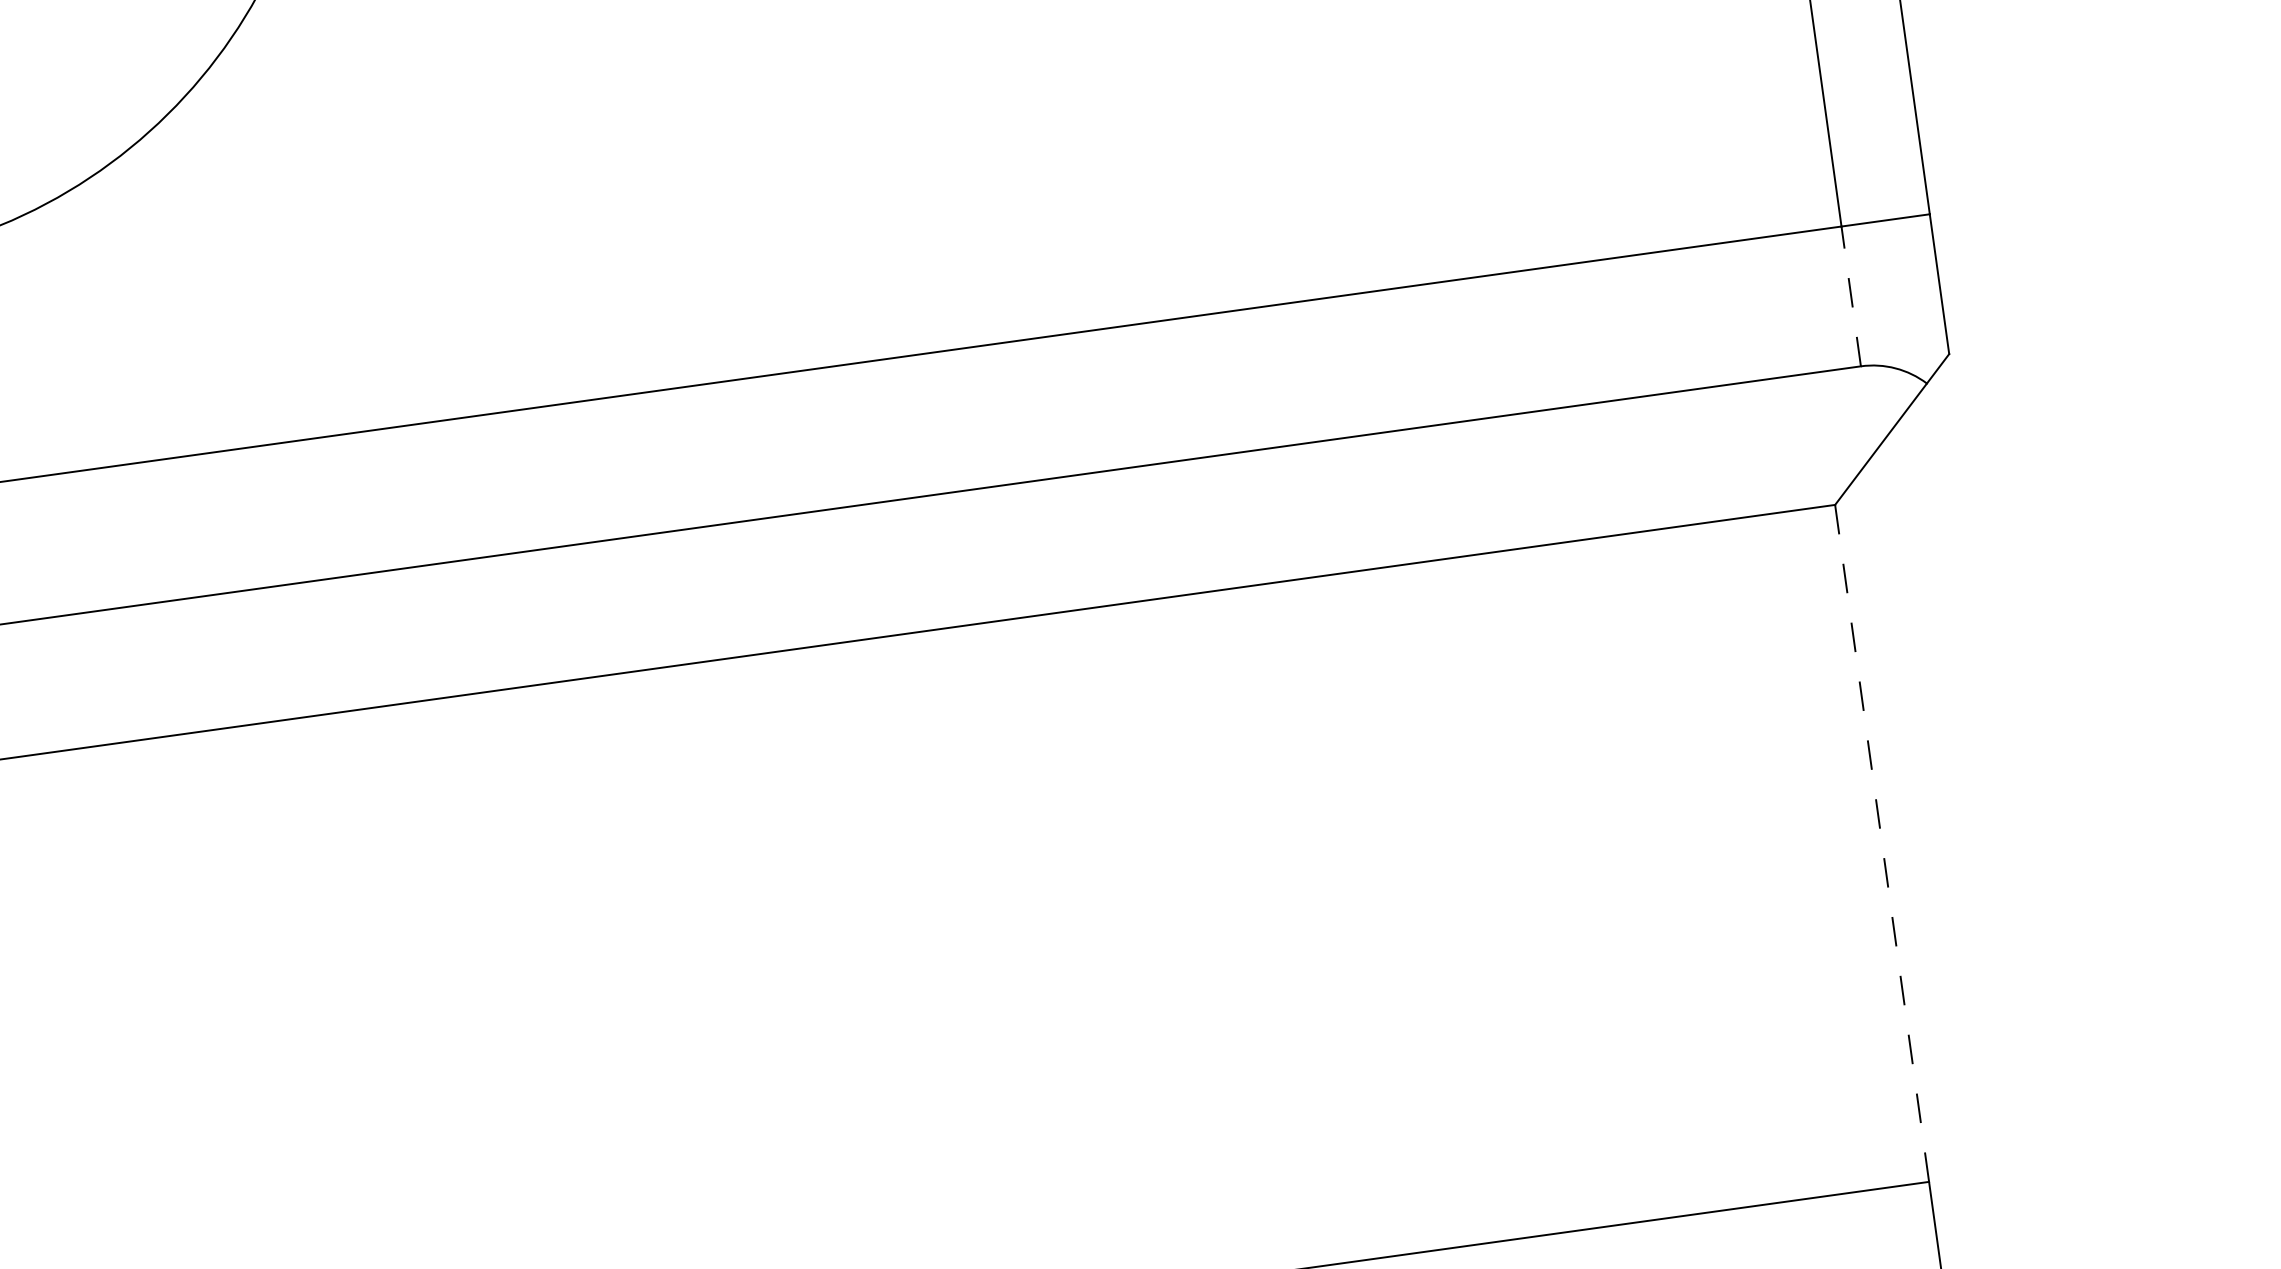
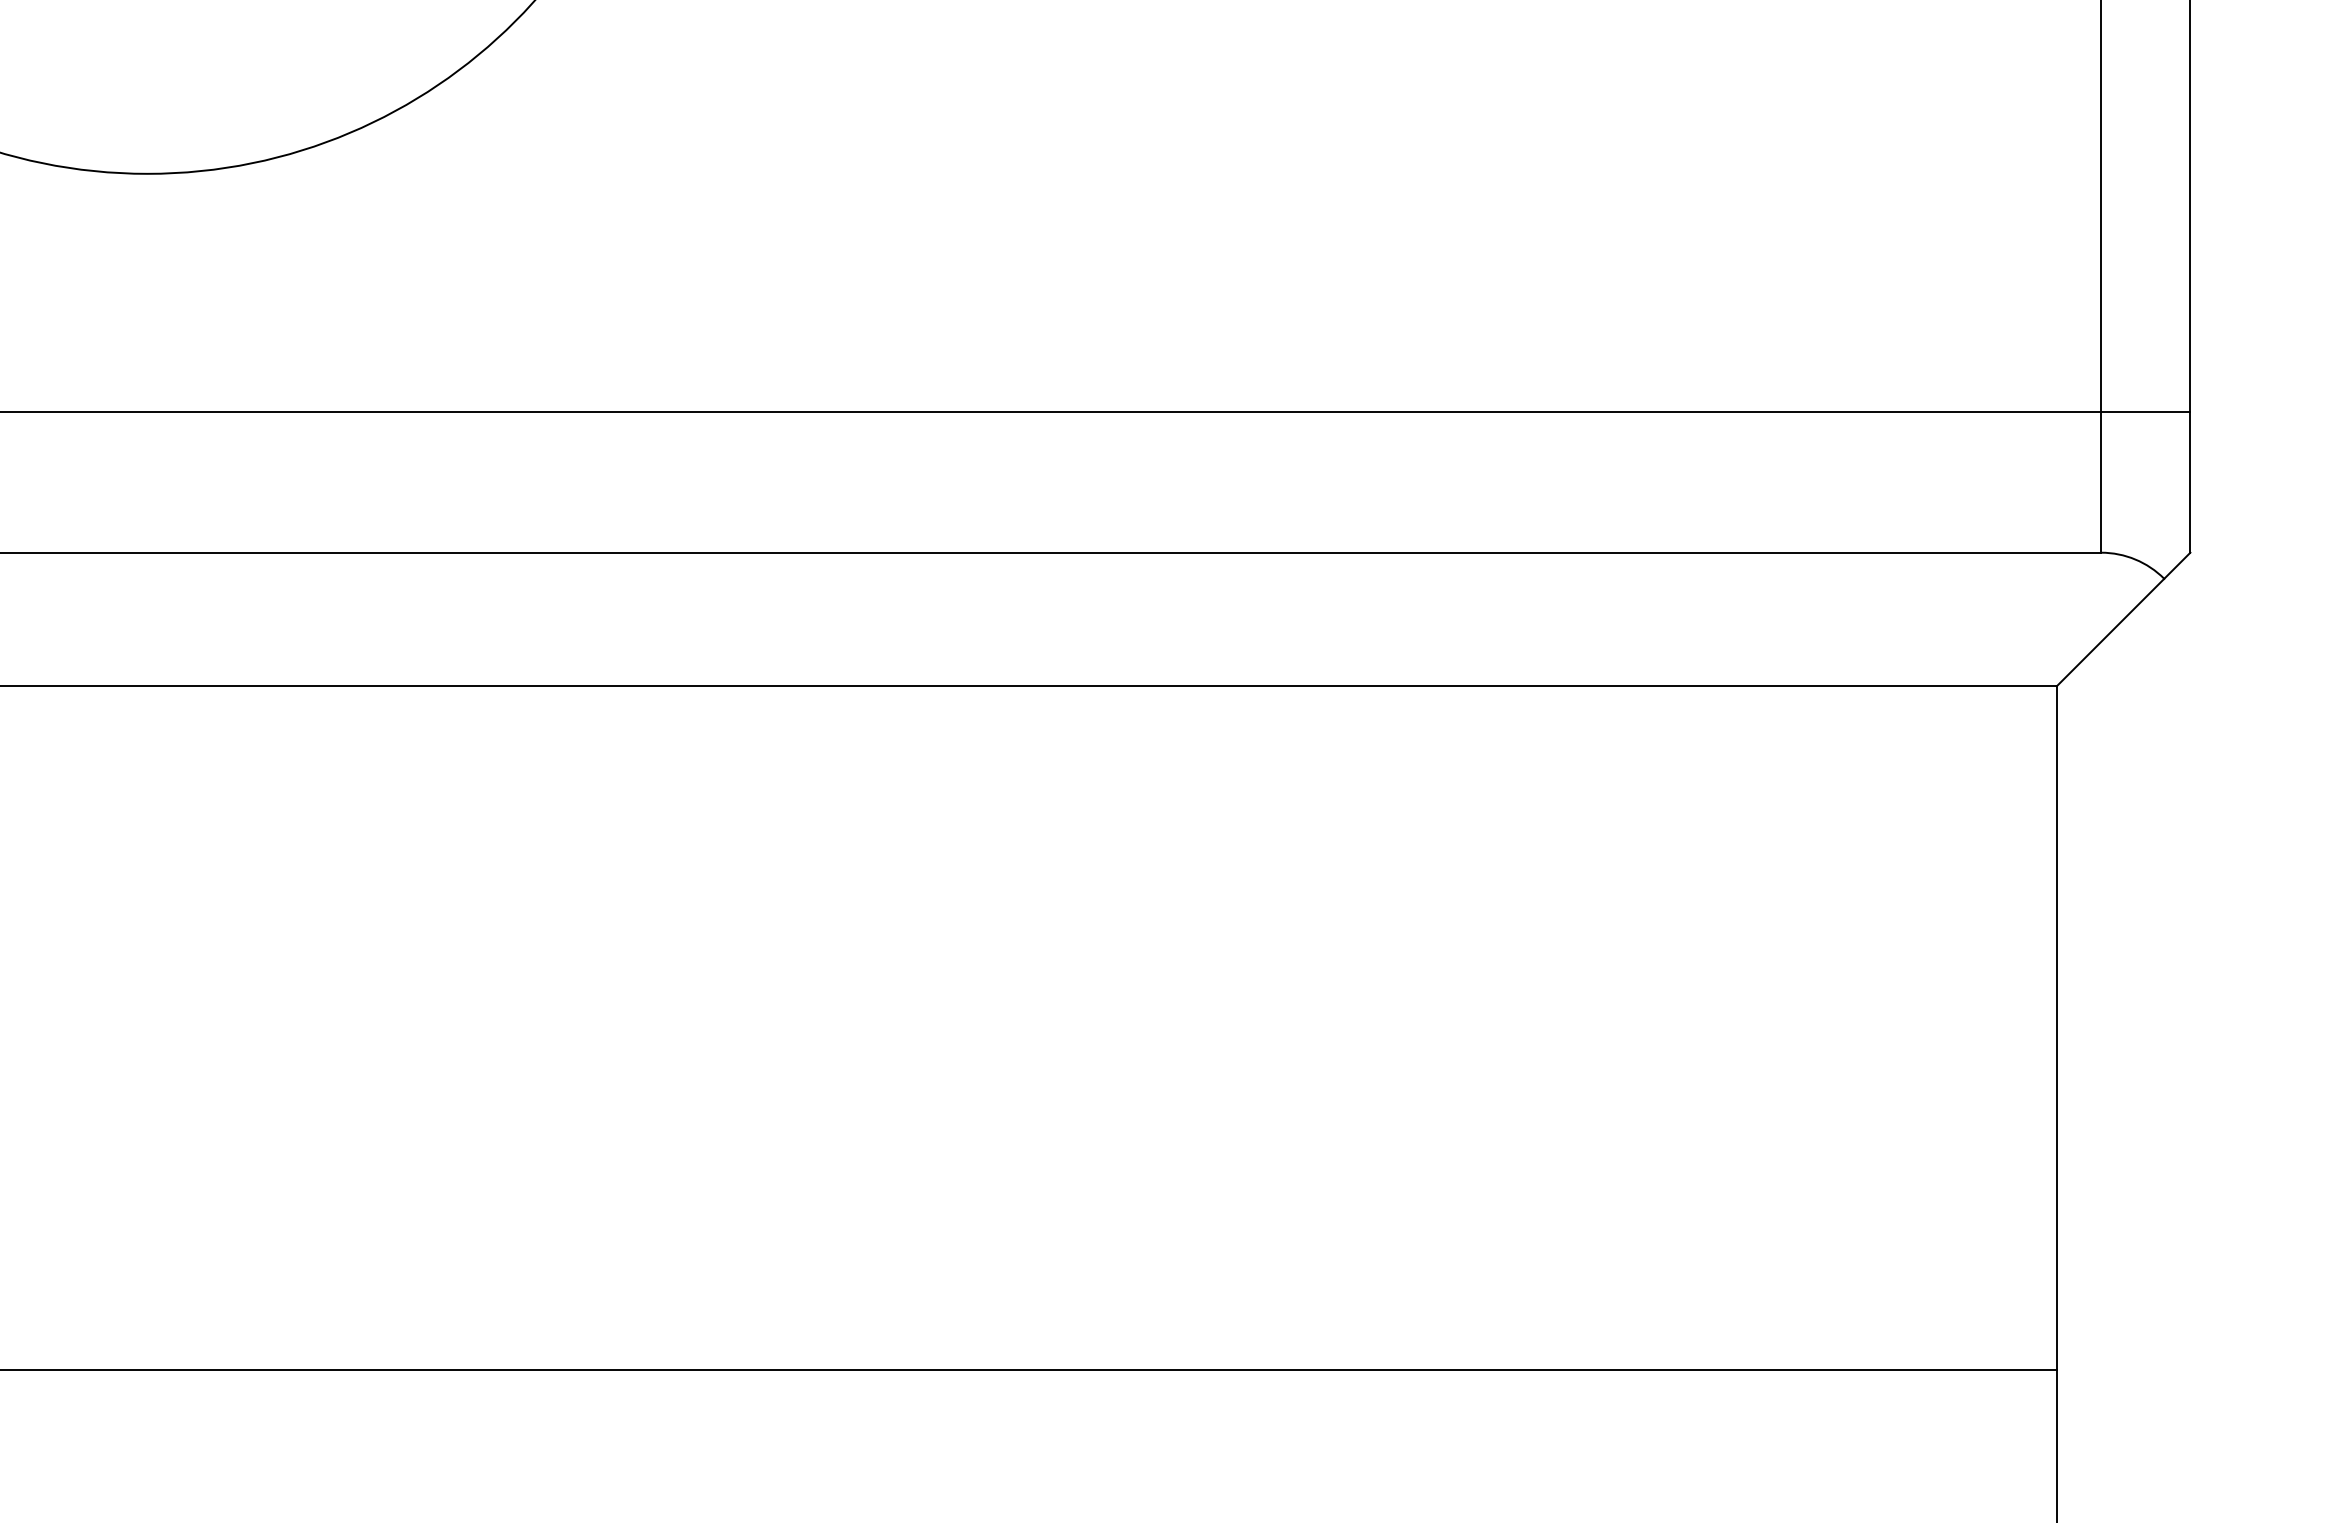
line: (1851, 296) -> (2101, 482), dashed -> solid
line: (1882, 843) -> (2056, 1028), dashed -> solid

